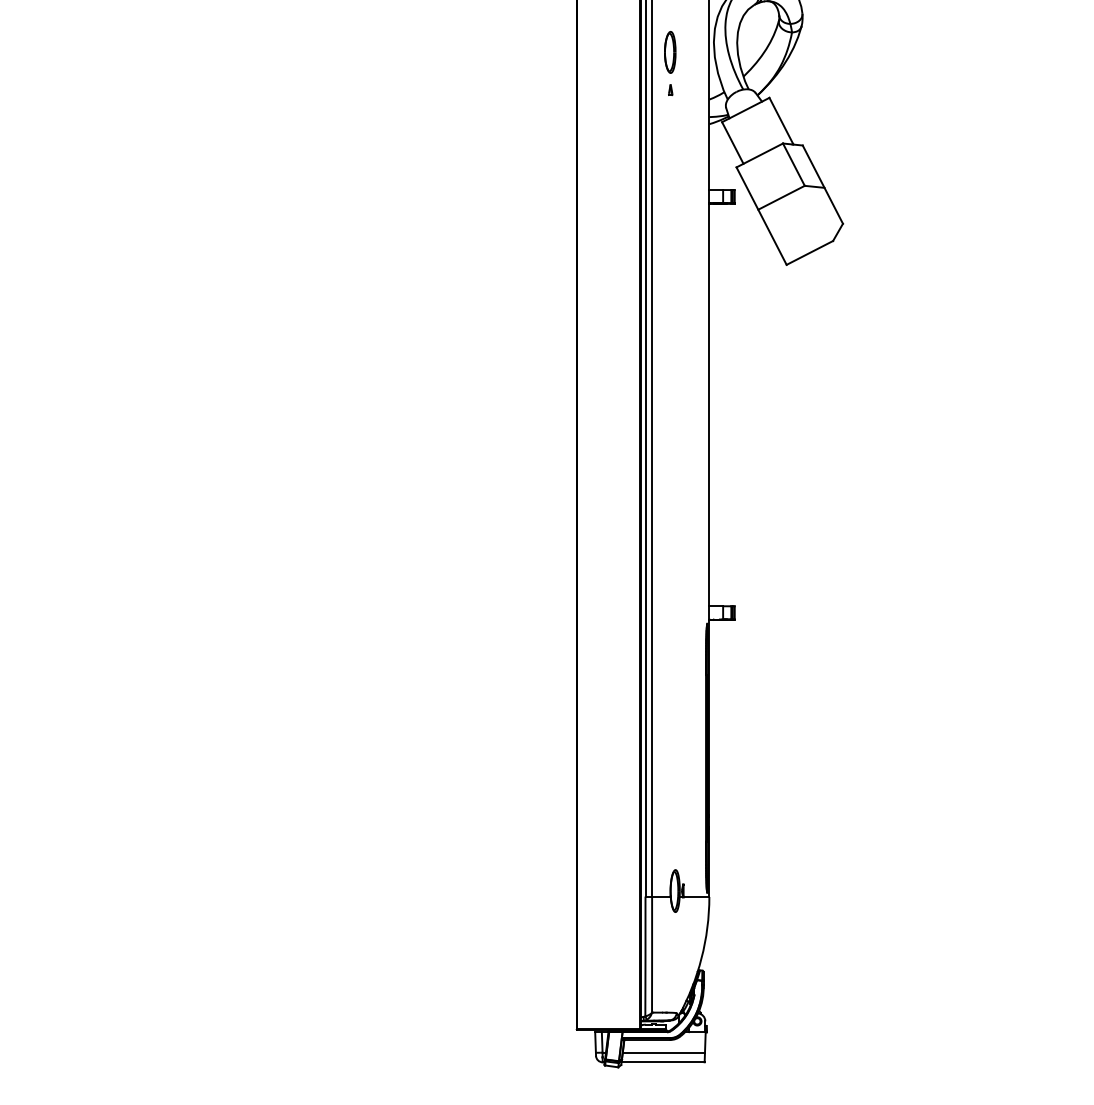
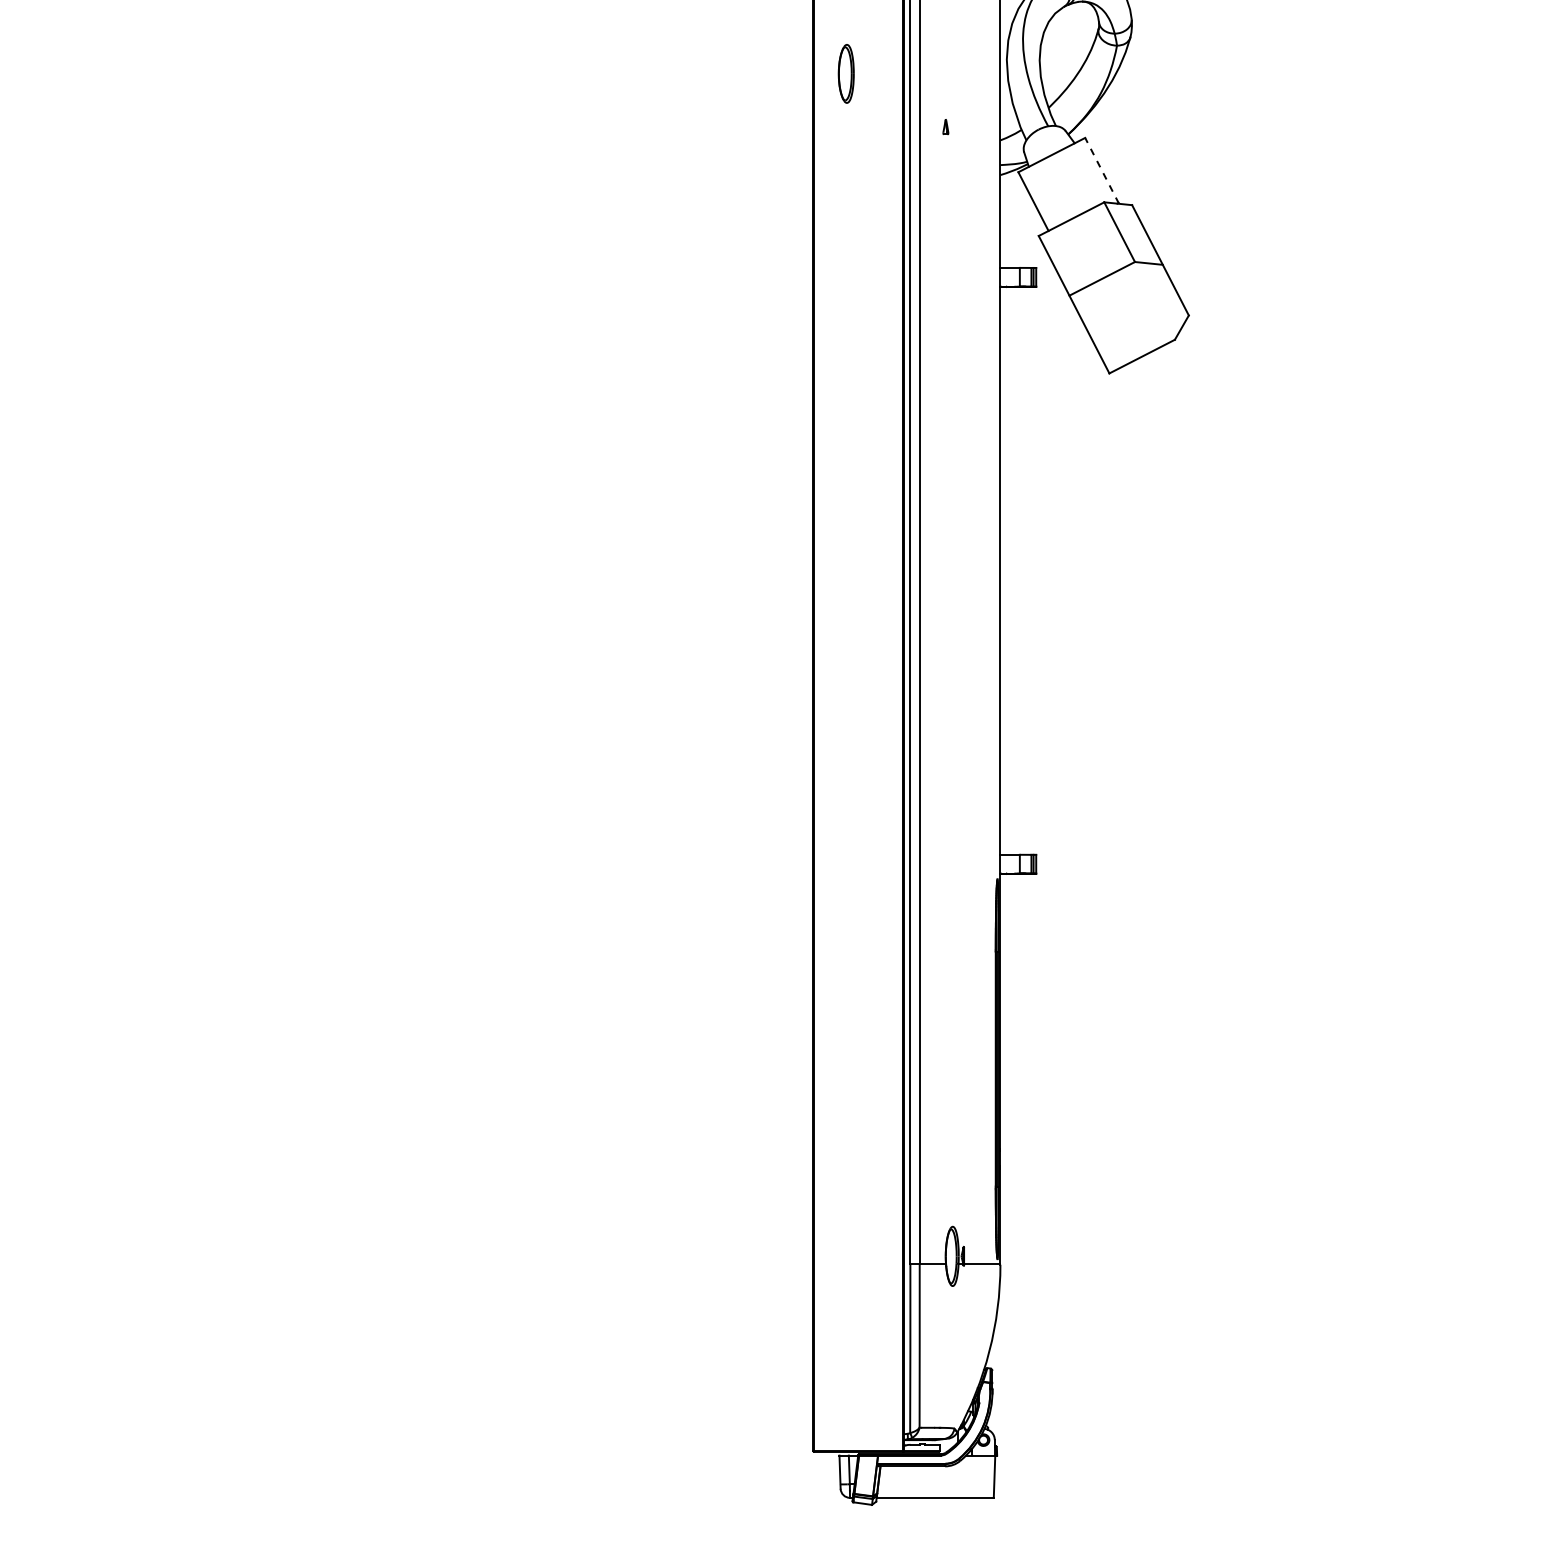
part: (669, 52) -> (845, 73), moved
line: (781, 120) -> (1101, 170), solid -> dashed
line: (664, 1052) -> (936, 1484), removed

